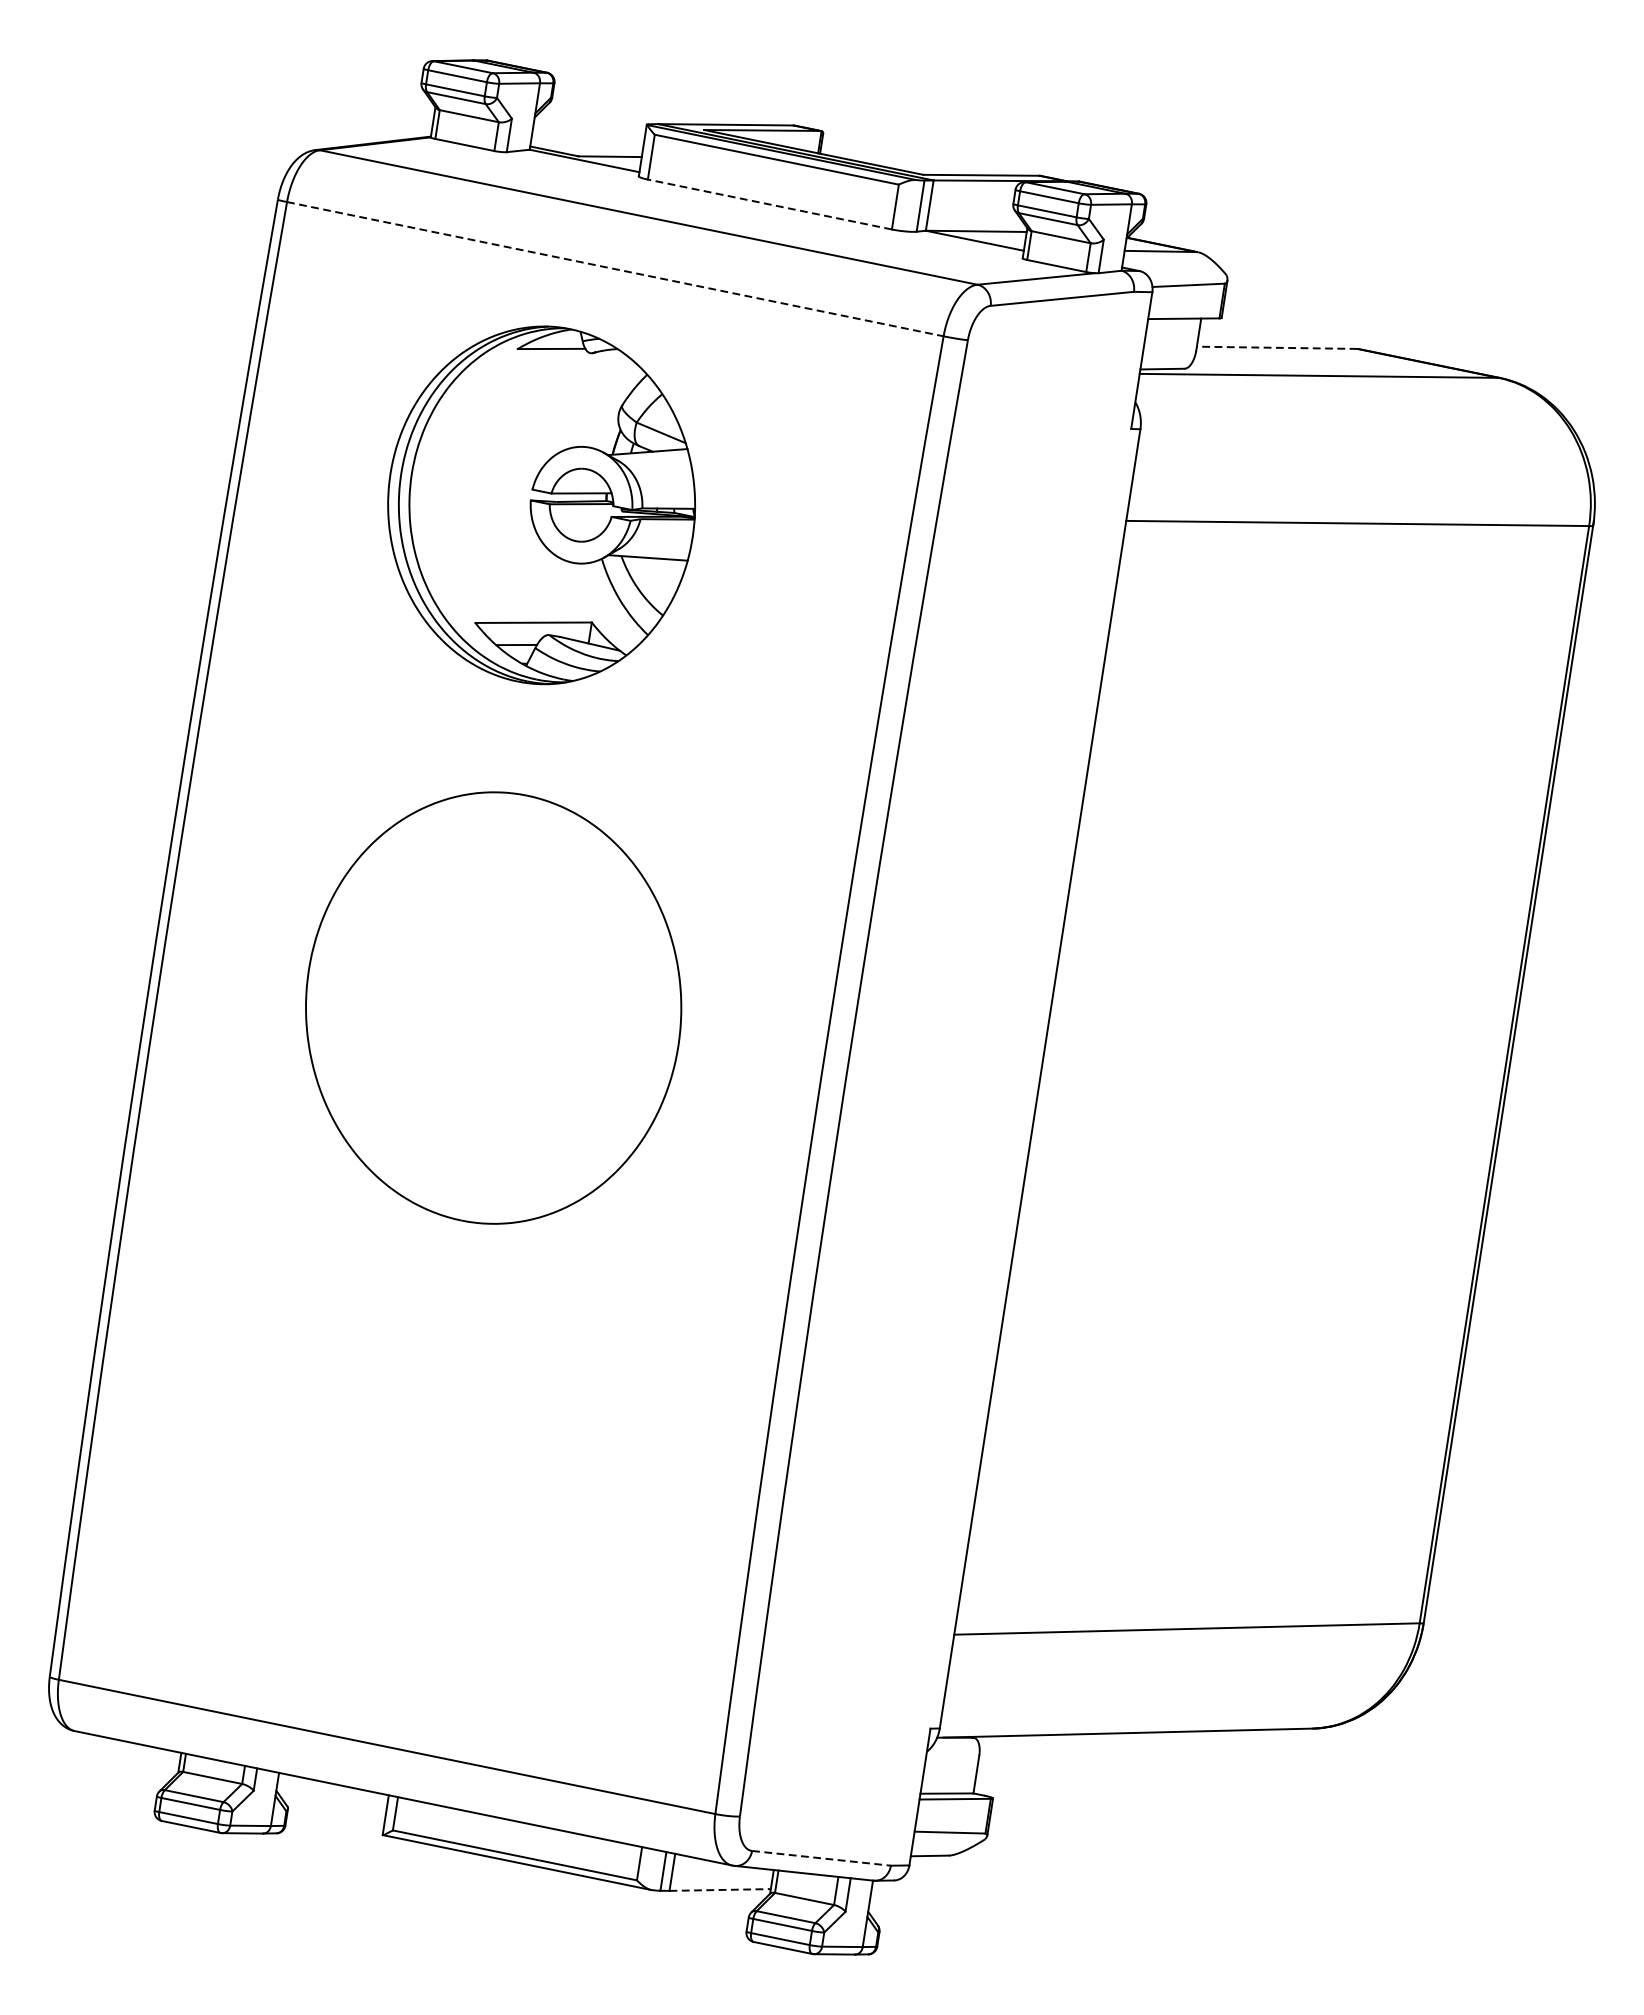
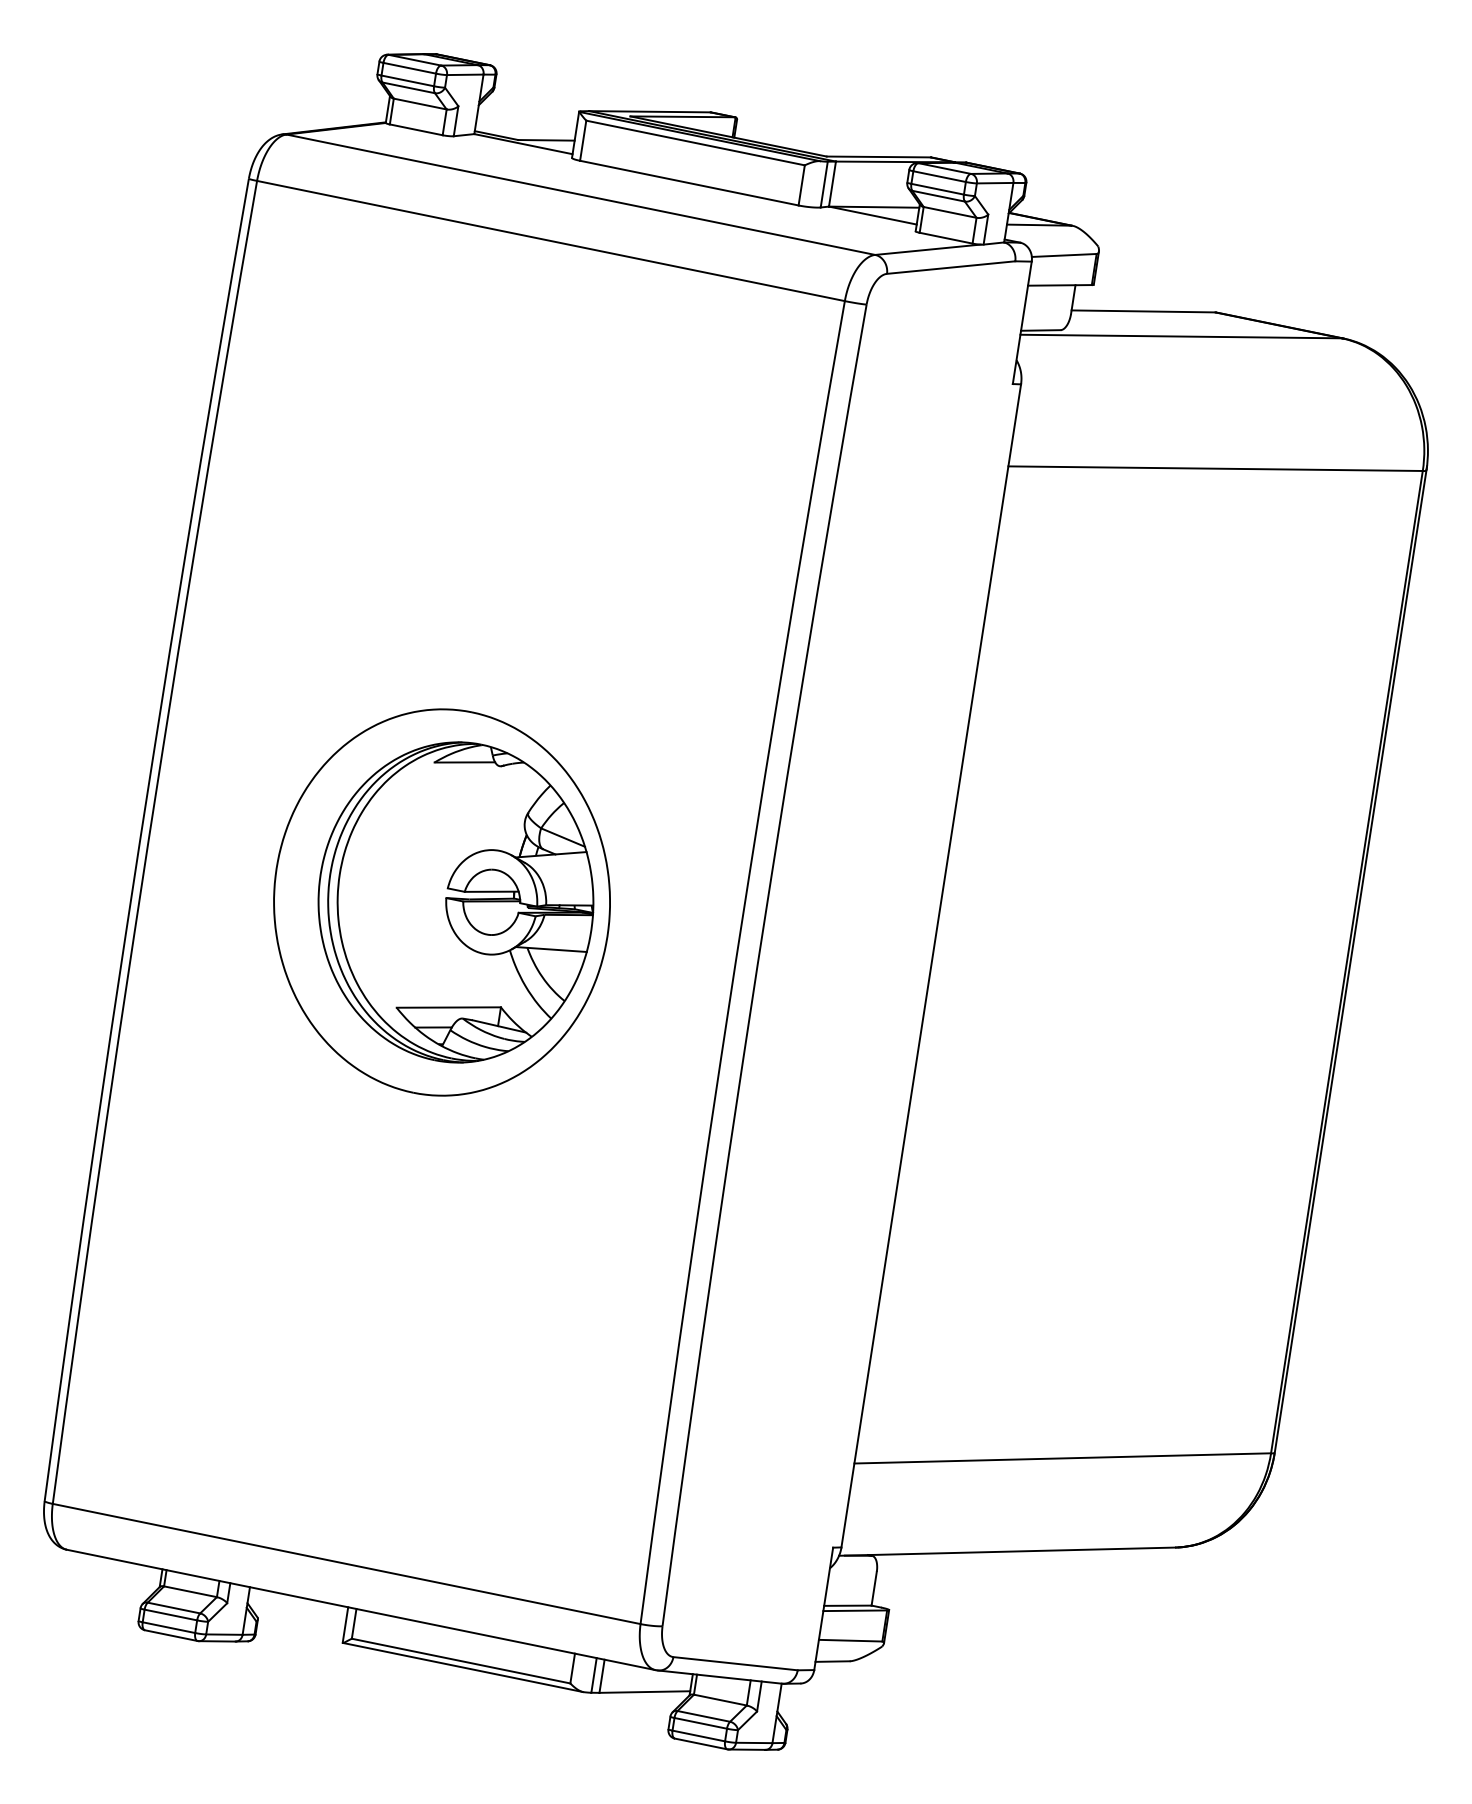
line: (770, 204) -> (689, 183), dashed -> solid
line: (614, 269) -> (550, 241), dashed -> solid
line: (1277, 347) -> (1143, 311), dashed -> solid
part: (541, 505) -> (455, 902), moved
line: (822, 1858) -> (736, 1663), dashed -> solid
line: (720, 1890) -> (645, 1692), dashed -> solid

